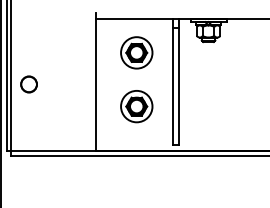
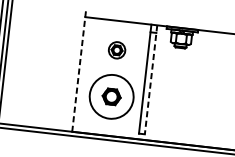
part: (136, 52) -> (116, 49), size x0.6
line: (96, 82) -> (79, 71), solid -> dashed
line: (179, 82) -> (151, 80), solid -> dashed
part: (28, 84) -> (19, 67), removed
circle: (136, 106) -> (111, 96), size x1.6

